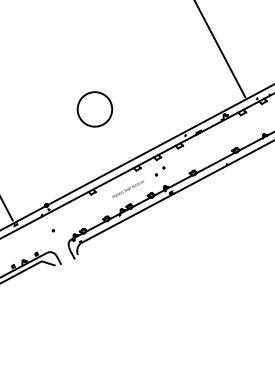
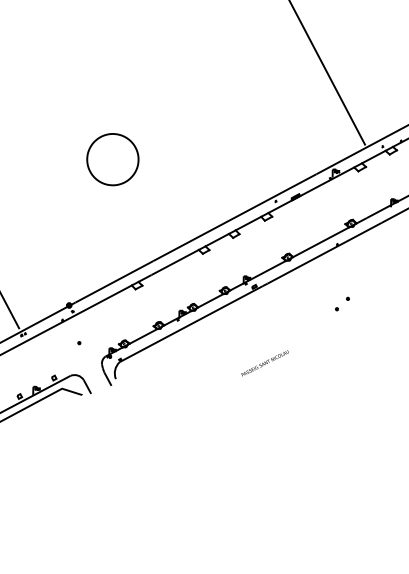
part: (94, 109) -> (112, 159), moved
part: (159, 171) -> (341, 304), moved
text: (127, 188) -> (264, 362), moved

